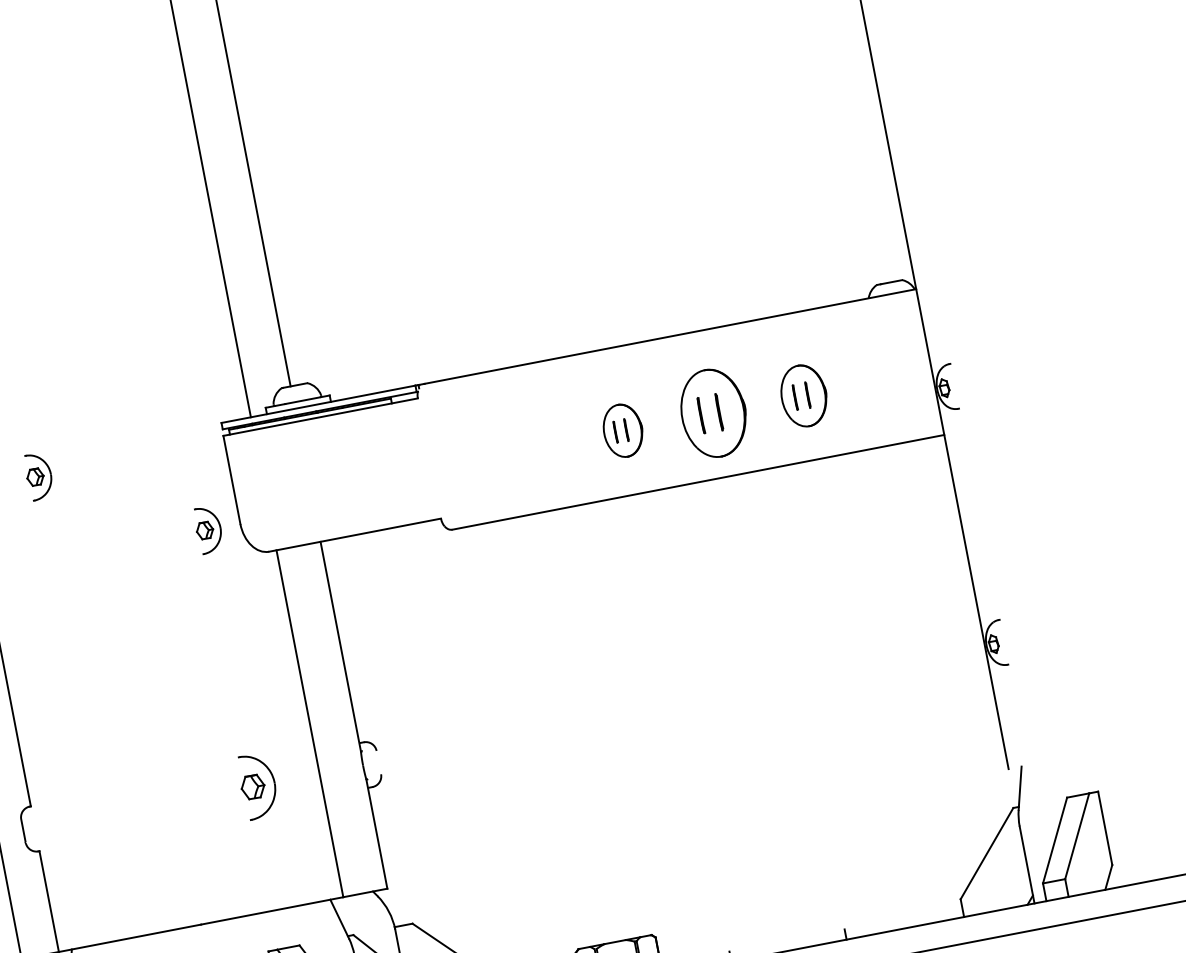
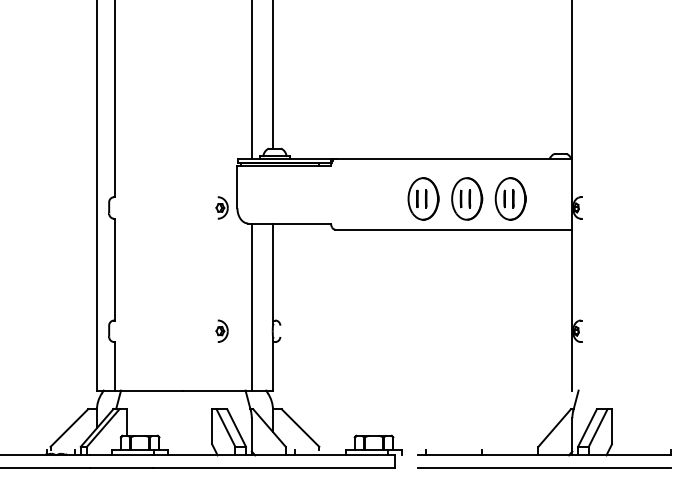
part: (803, 395) -> (510, 198), size x1.43
part: (622, 429) -> (423, 198), size x1.67
part: (37, 475) -> (147, 167), removed
part: (256, 784) -> (221, 330), size x0.71

